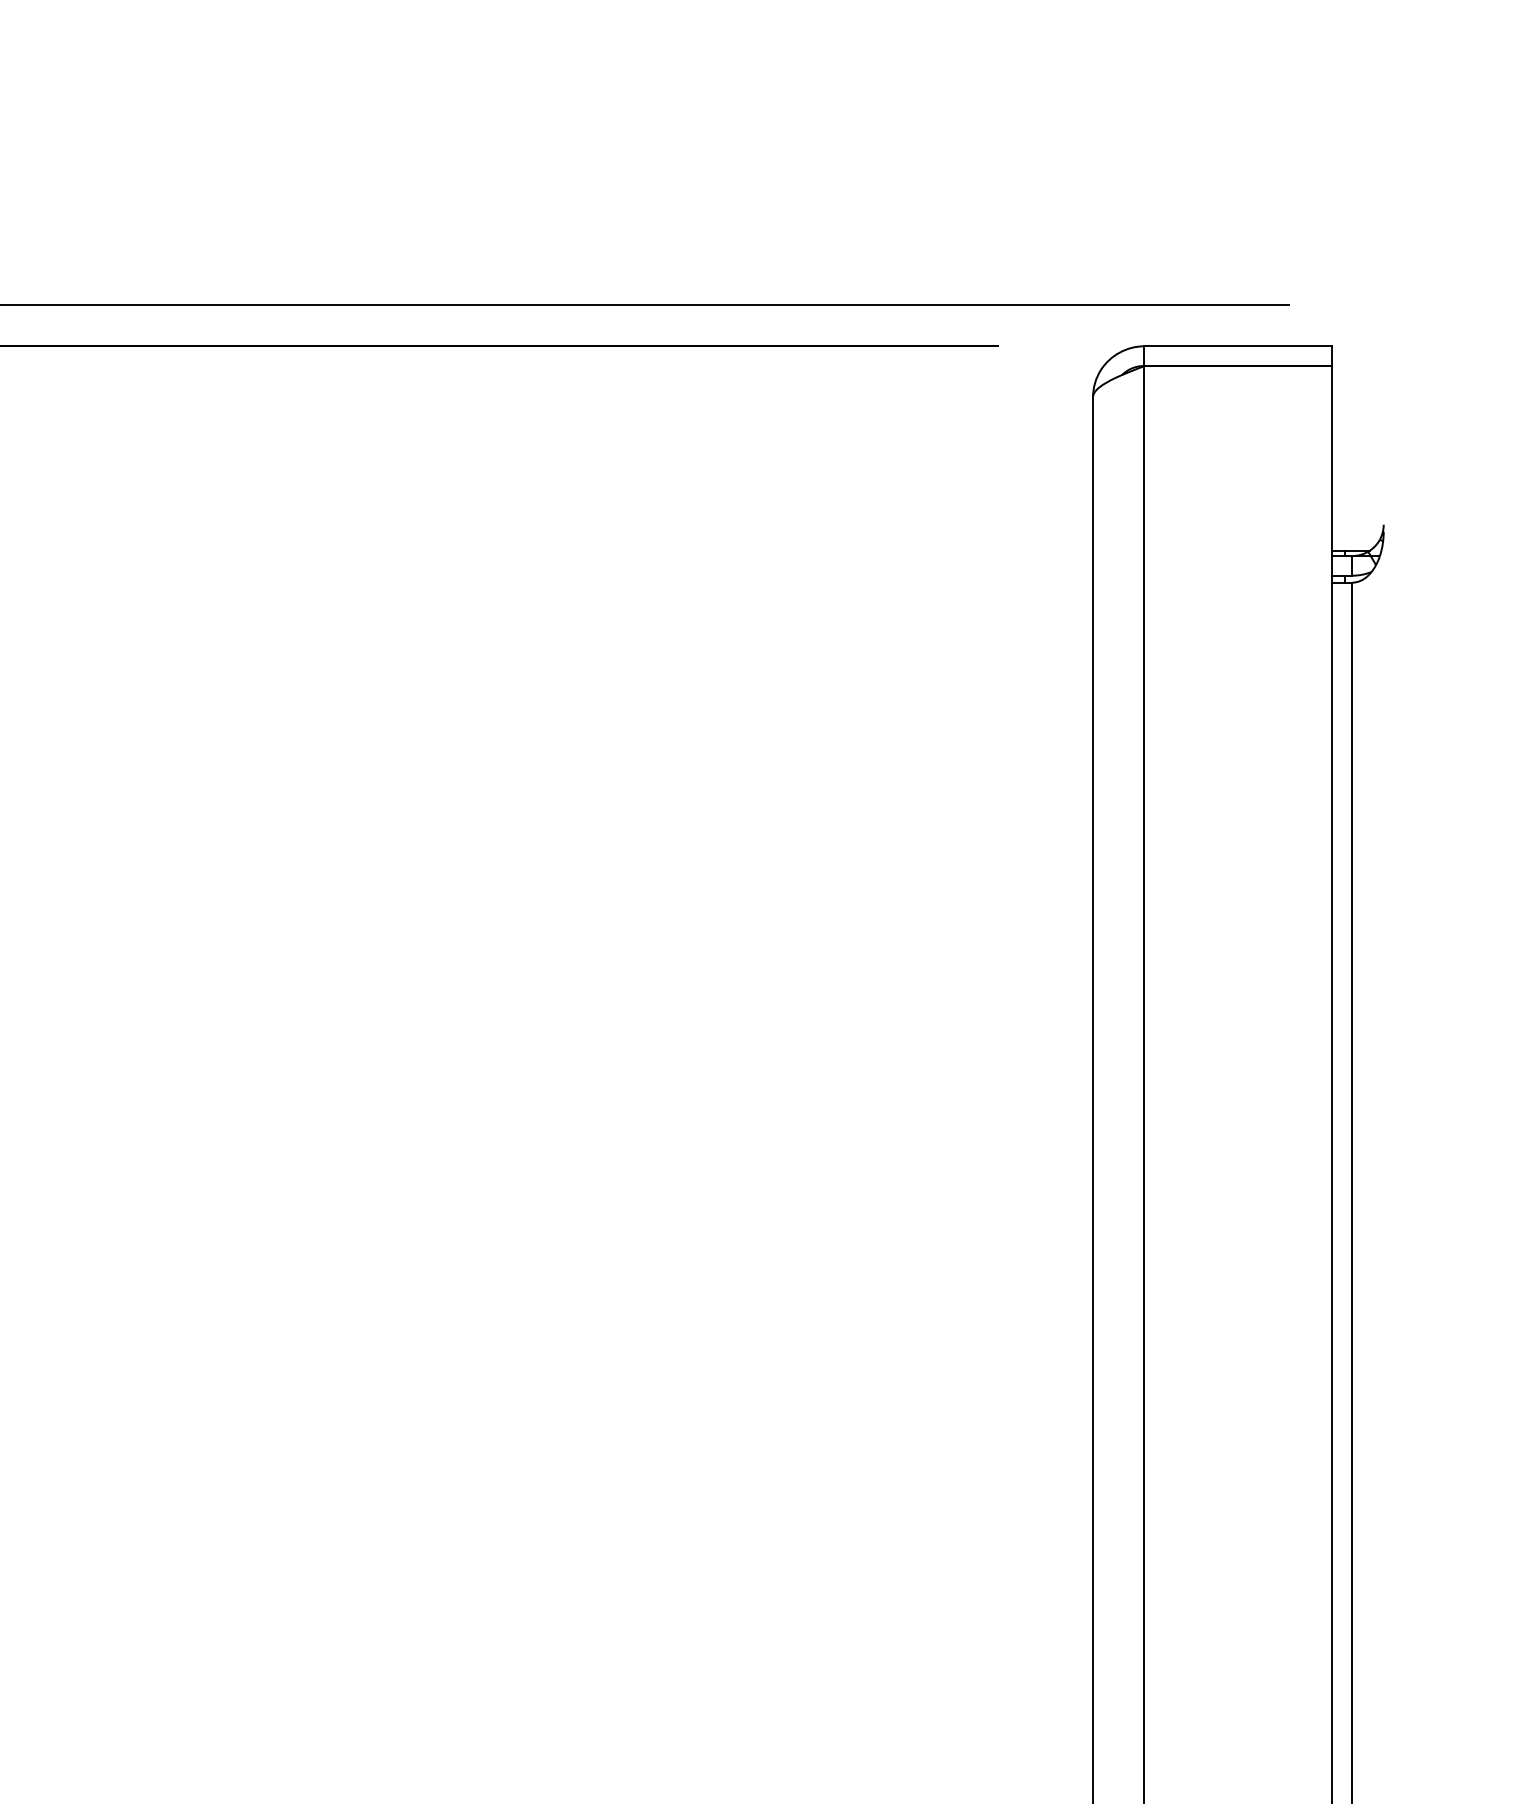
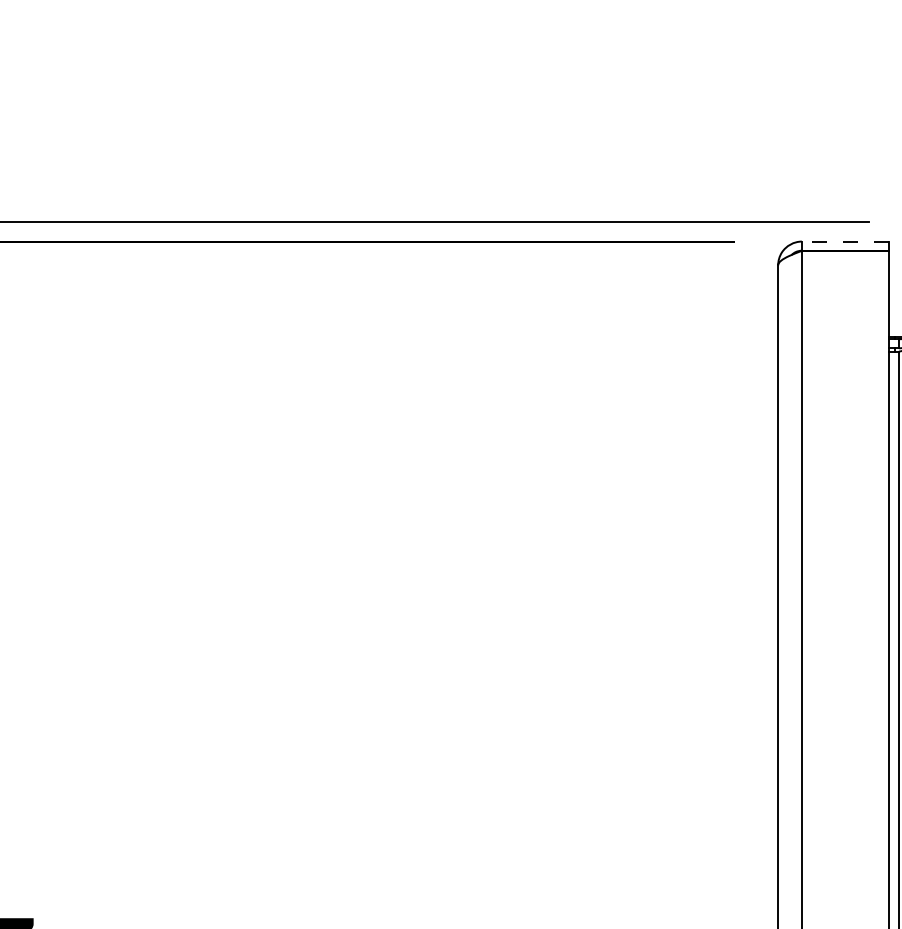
line: (1237, 346) -> (845, 241), solid -> dashed

